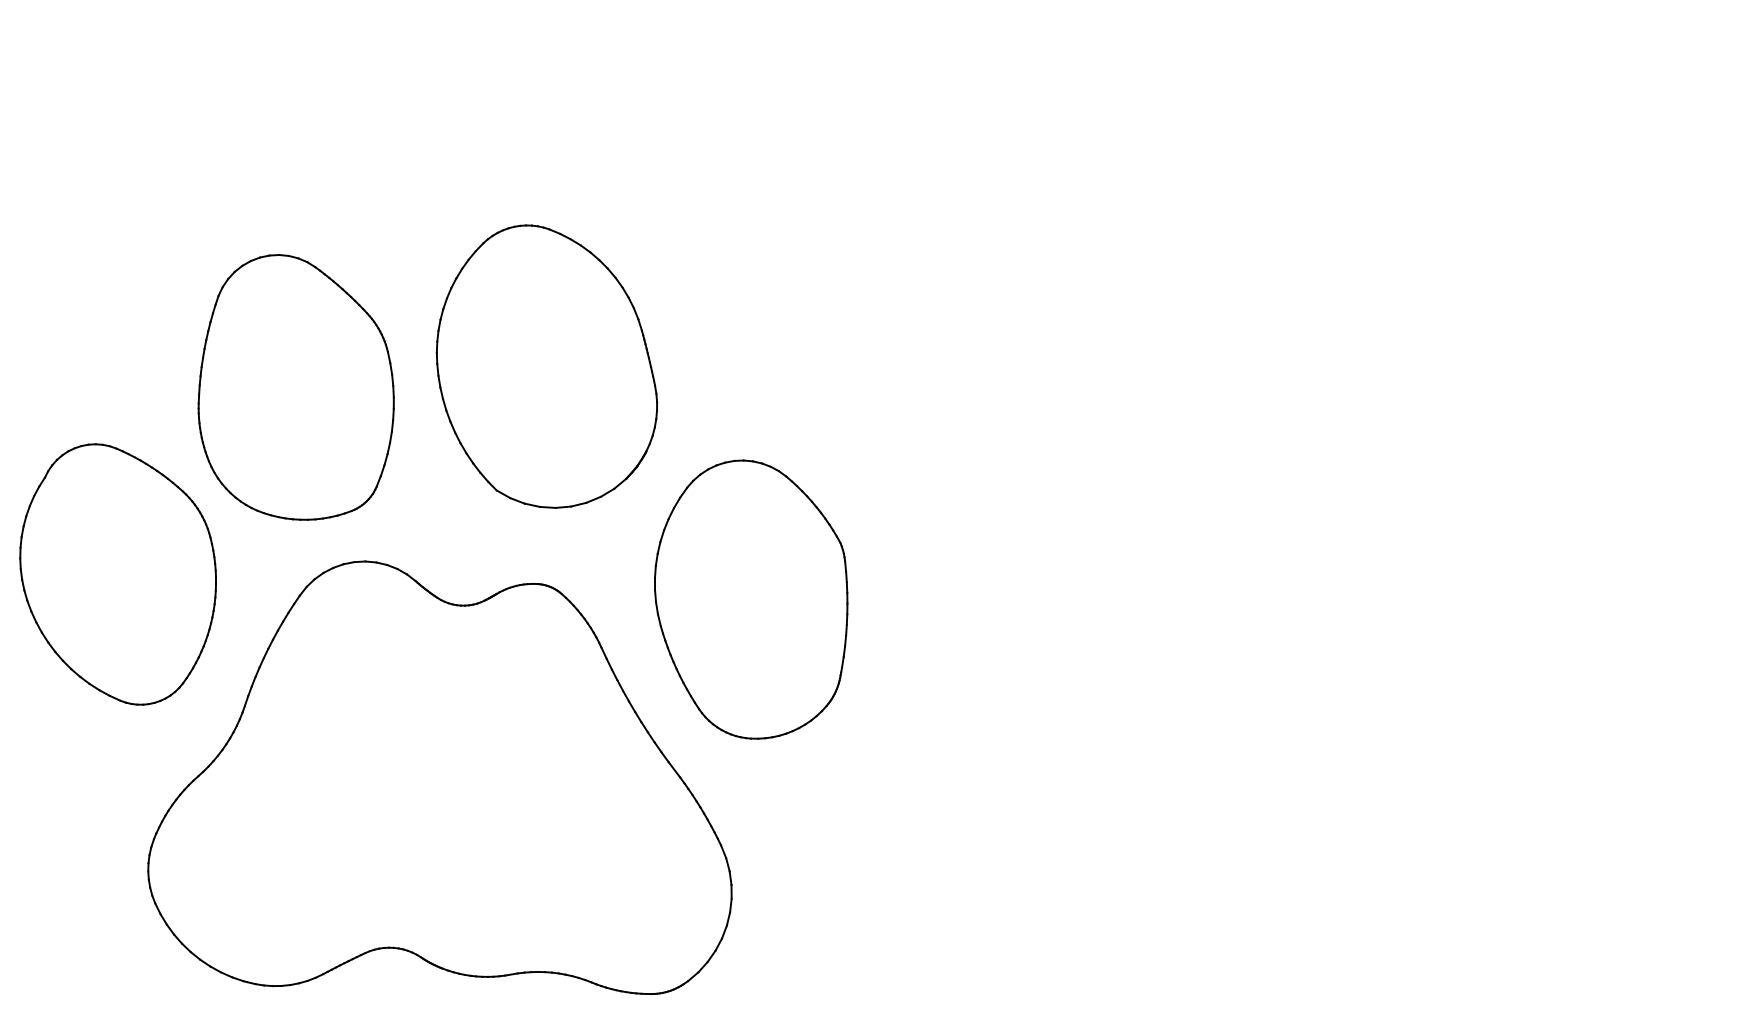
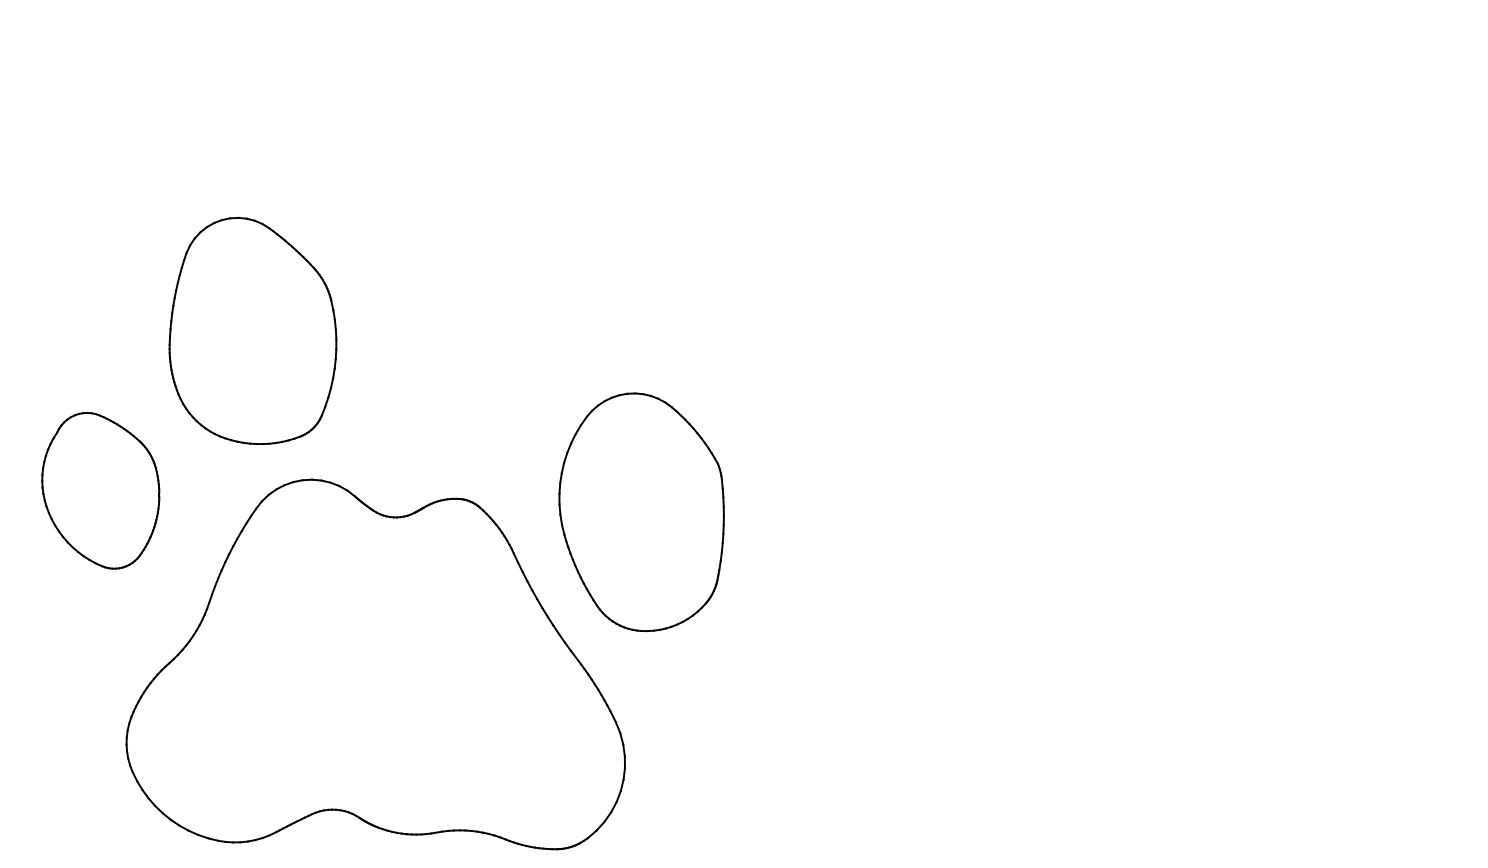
part: (546, 366) -> (466, 313), removed
part: (117, 574) -> (100, 490), size x0.7

